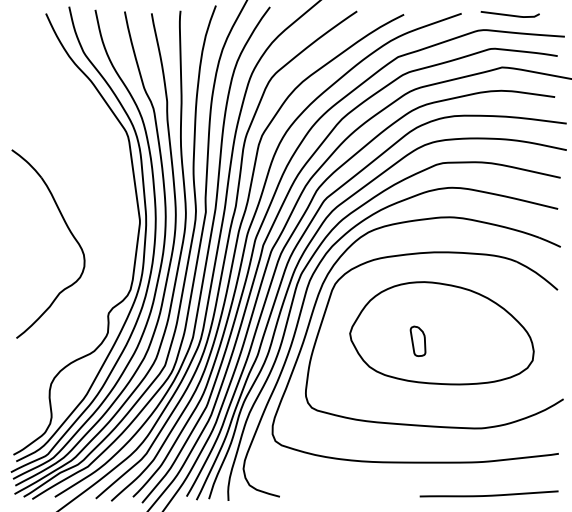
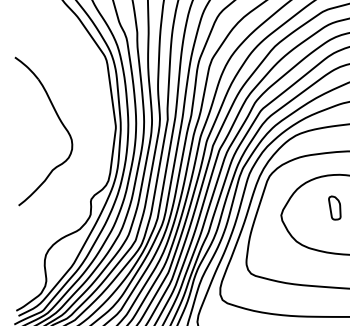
part: (68, 230) -> (59, 120), moved
part: (417, 340) -> (334, 207), moved

